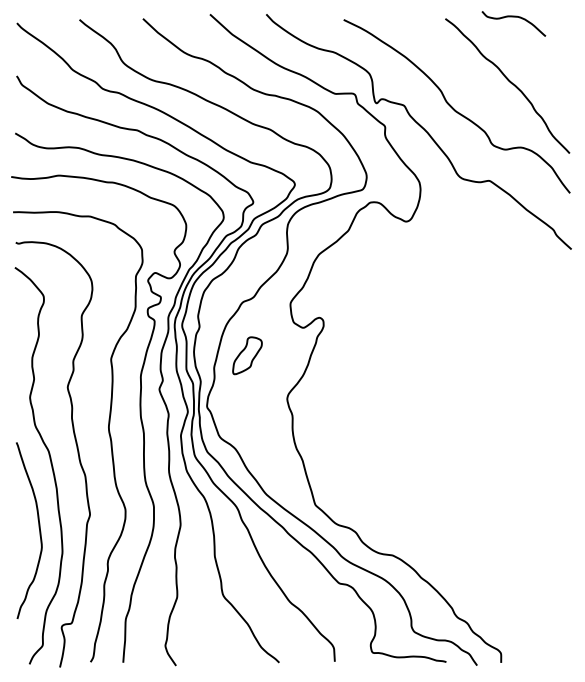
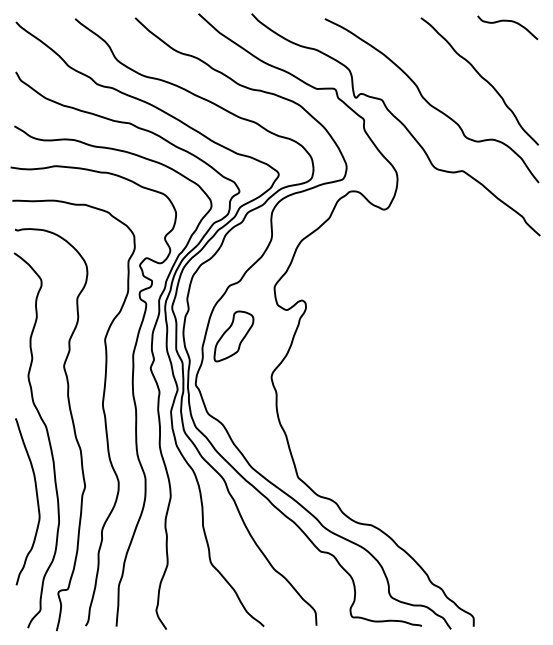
curve: (513, 17) -> (507, 21), moved
part: (247, 355) -> (233, 336), size x1.43

